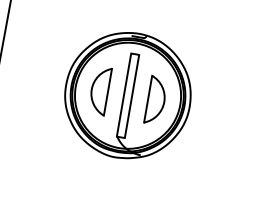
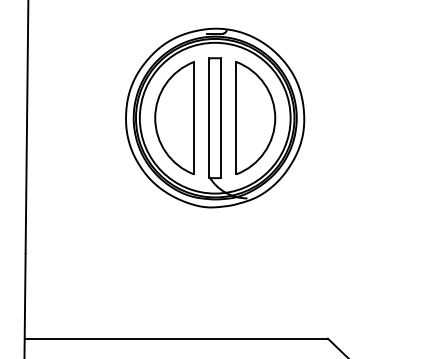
part: (99, 90) -> (174, 117), size x1.67
part: (156, 100) -> (255, 117), size x1.67

